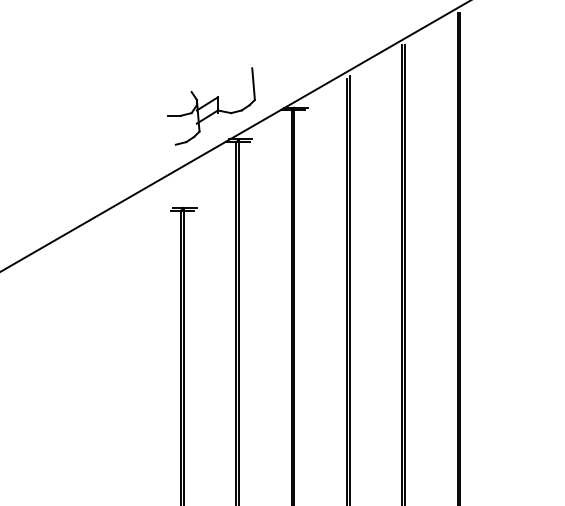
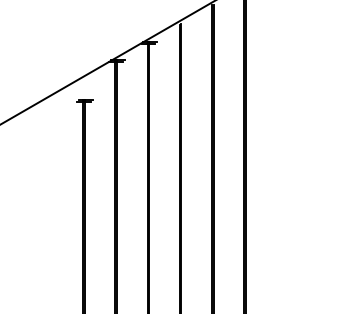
part: (212, 106) -> (101, 41), removed

